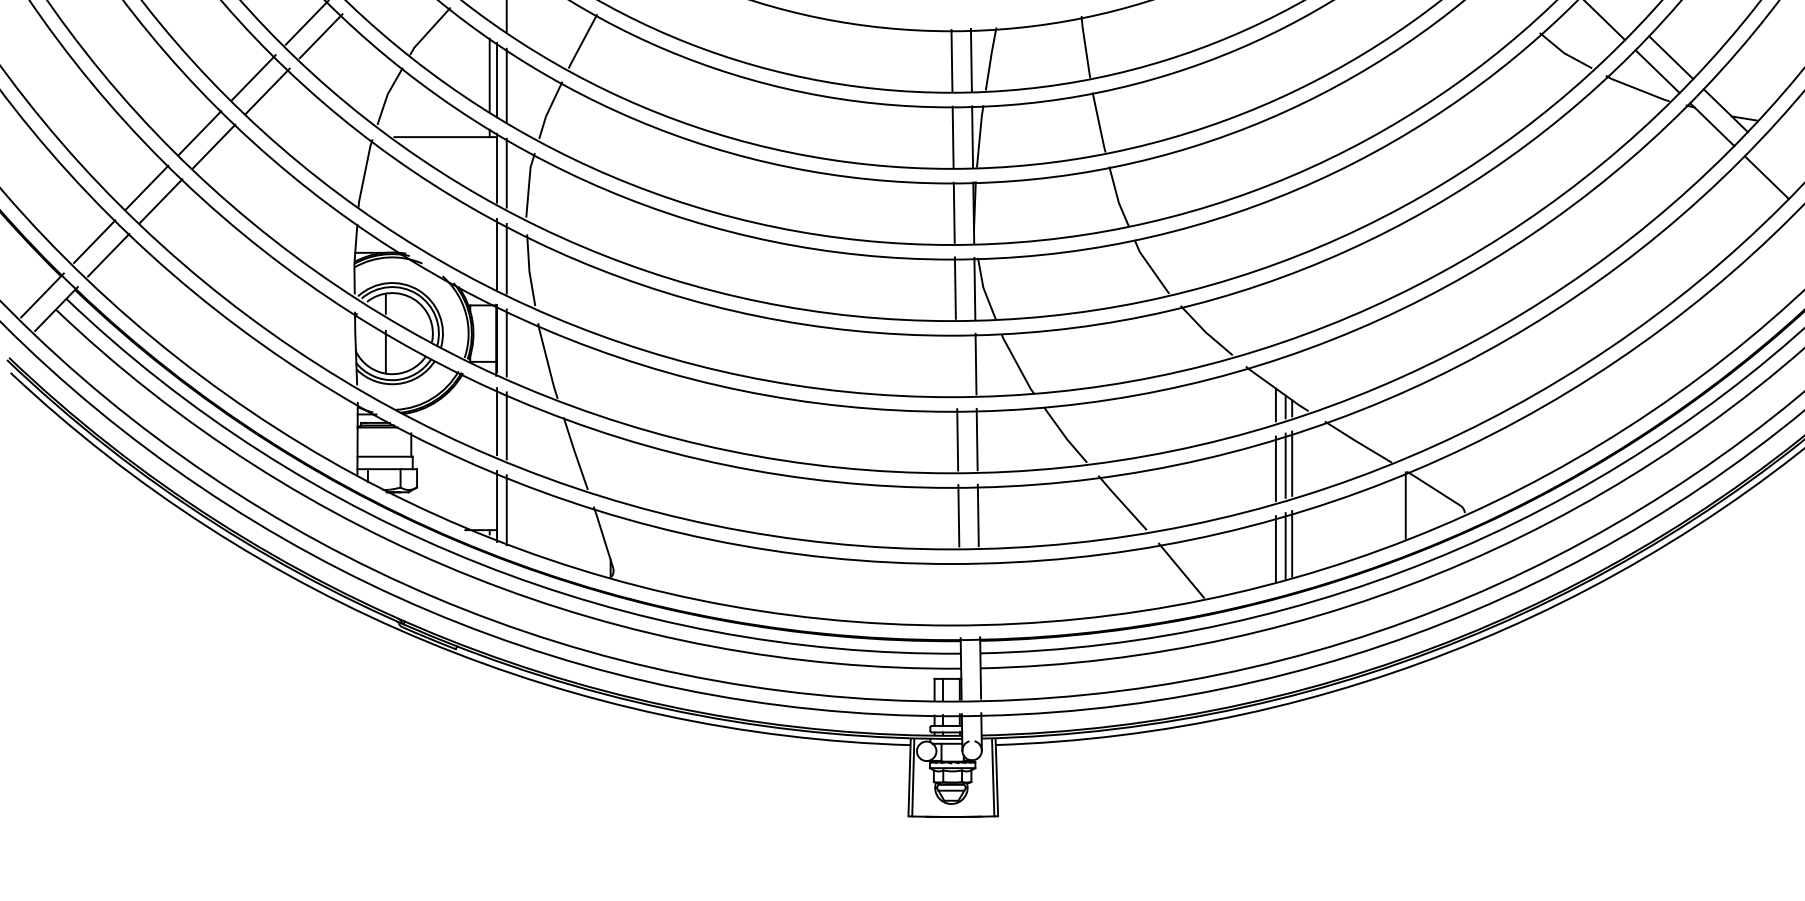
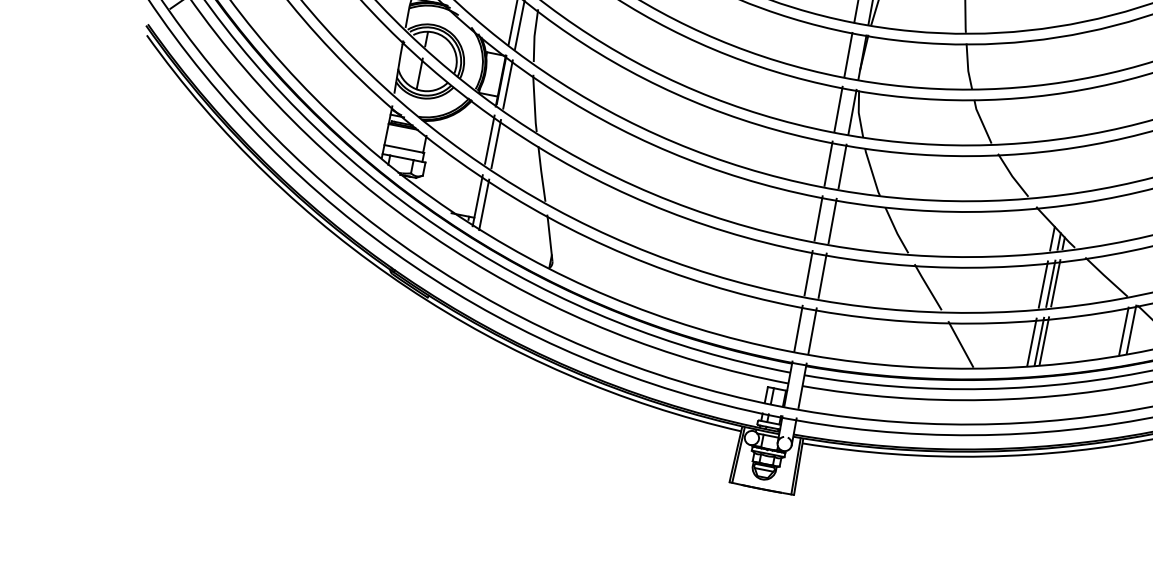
line: (956, 363) -> (828, 163), added
line: (1396, 508) -> (1124, 330), added
line: (959, 591) -> (798, 327), added
line: (979, 591) -> (812, 330), added

